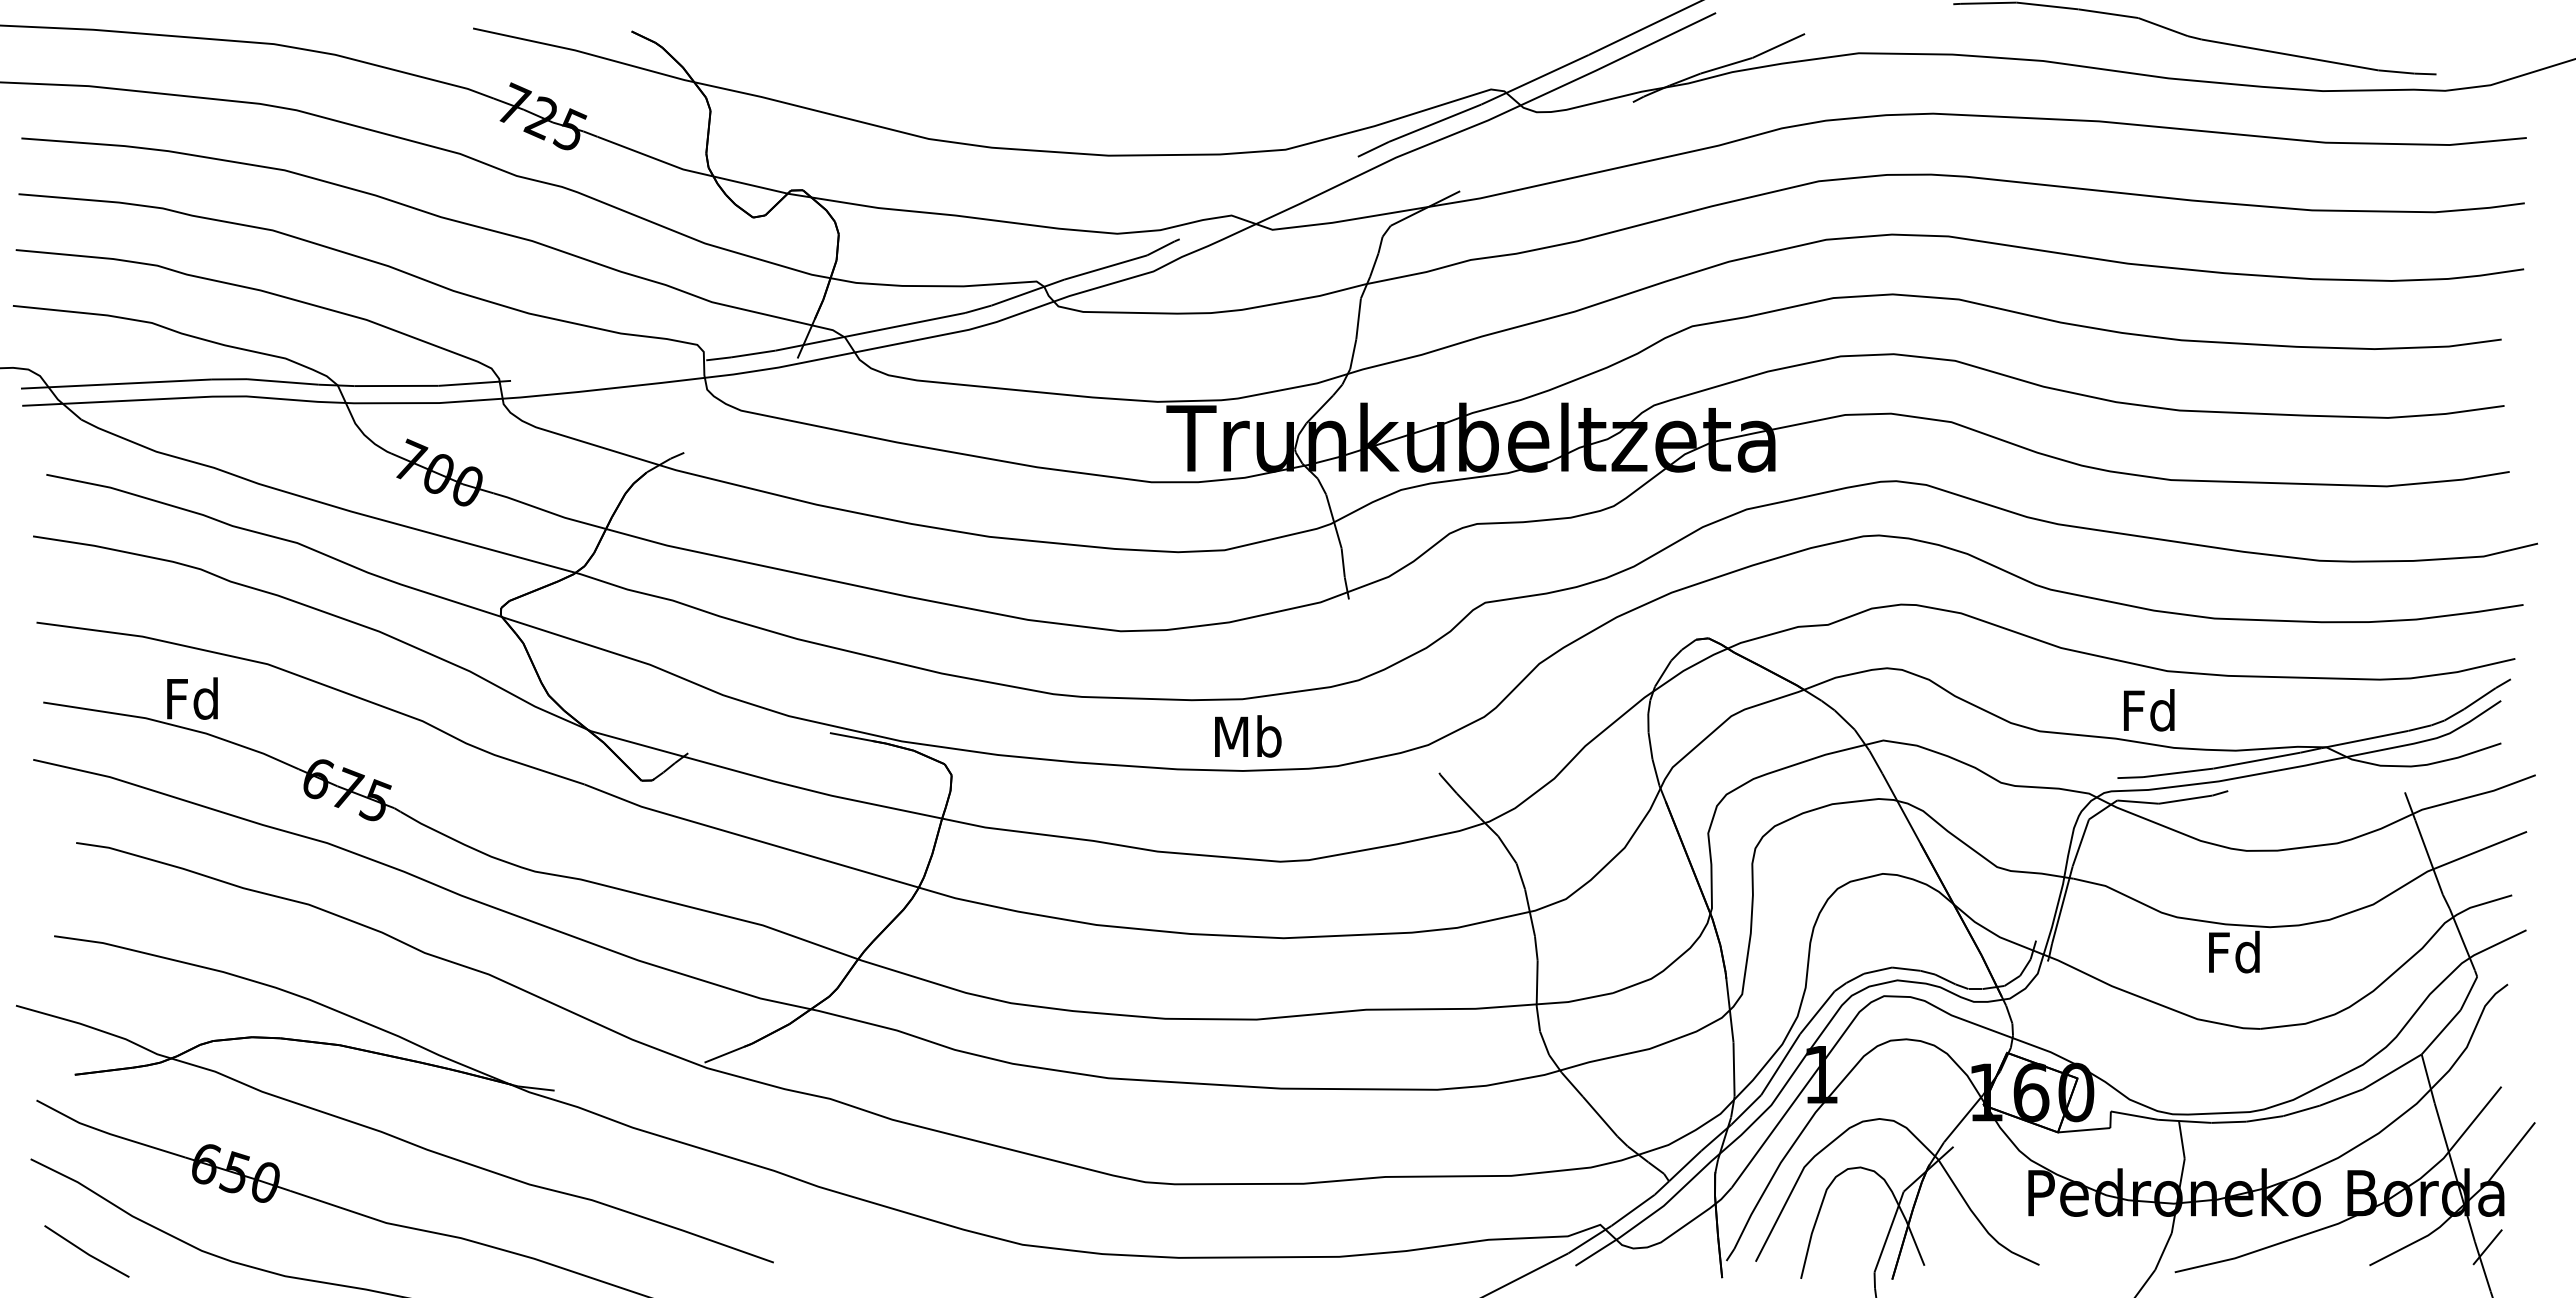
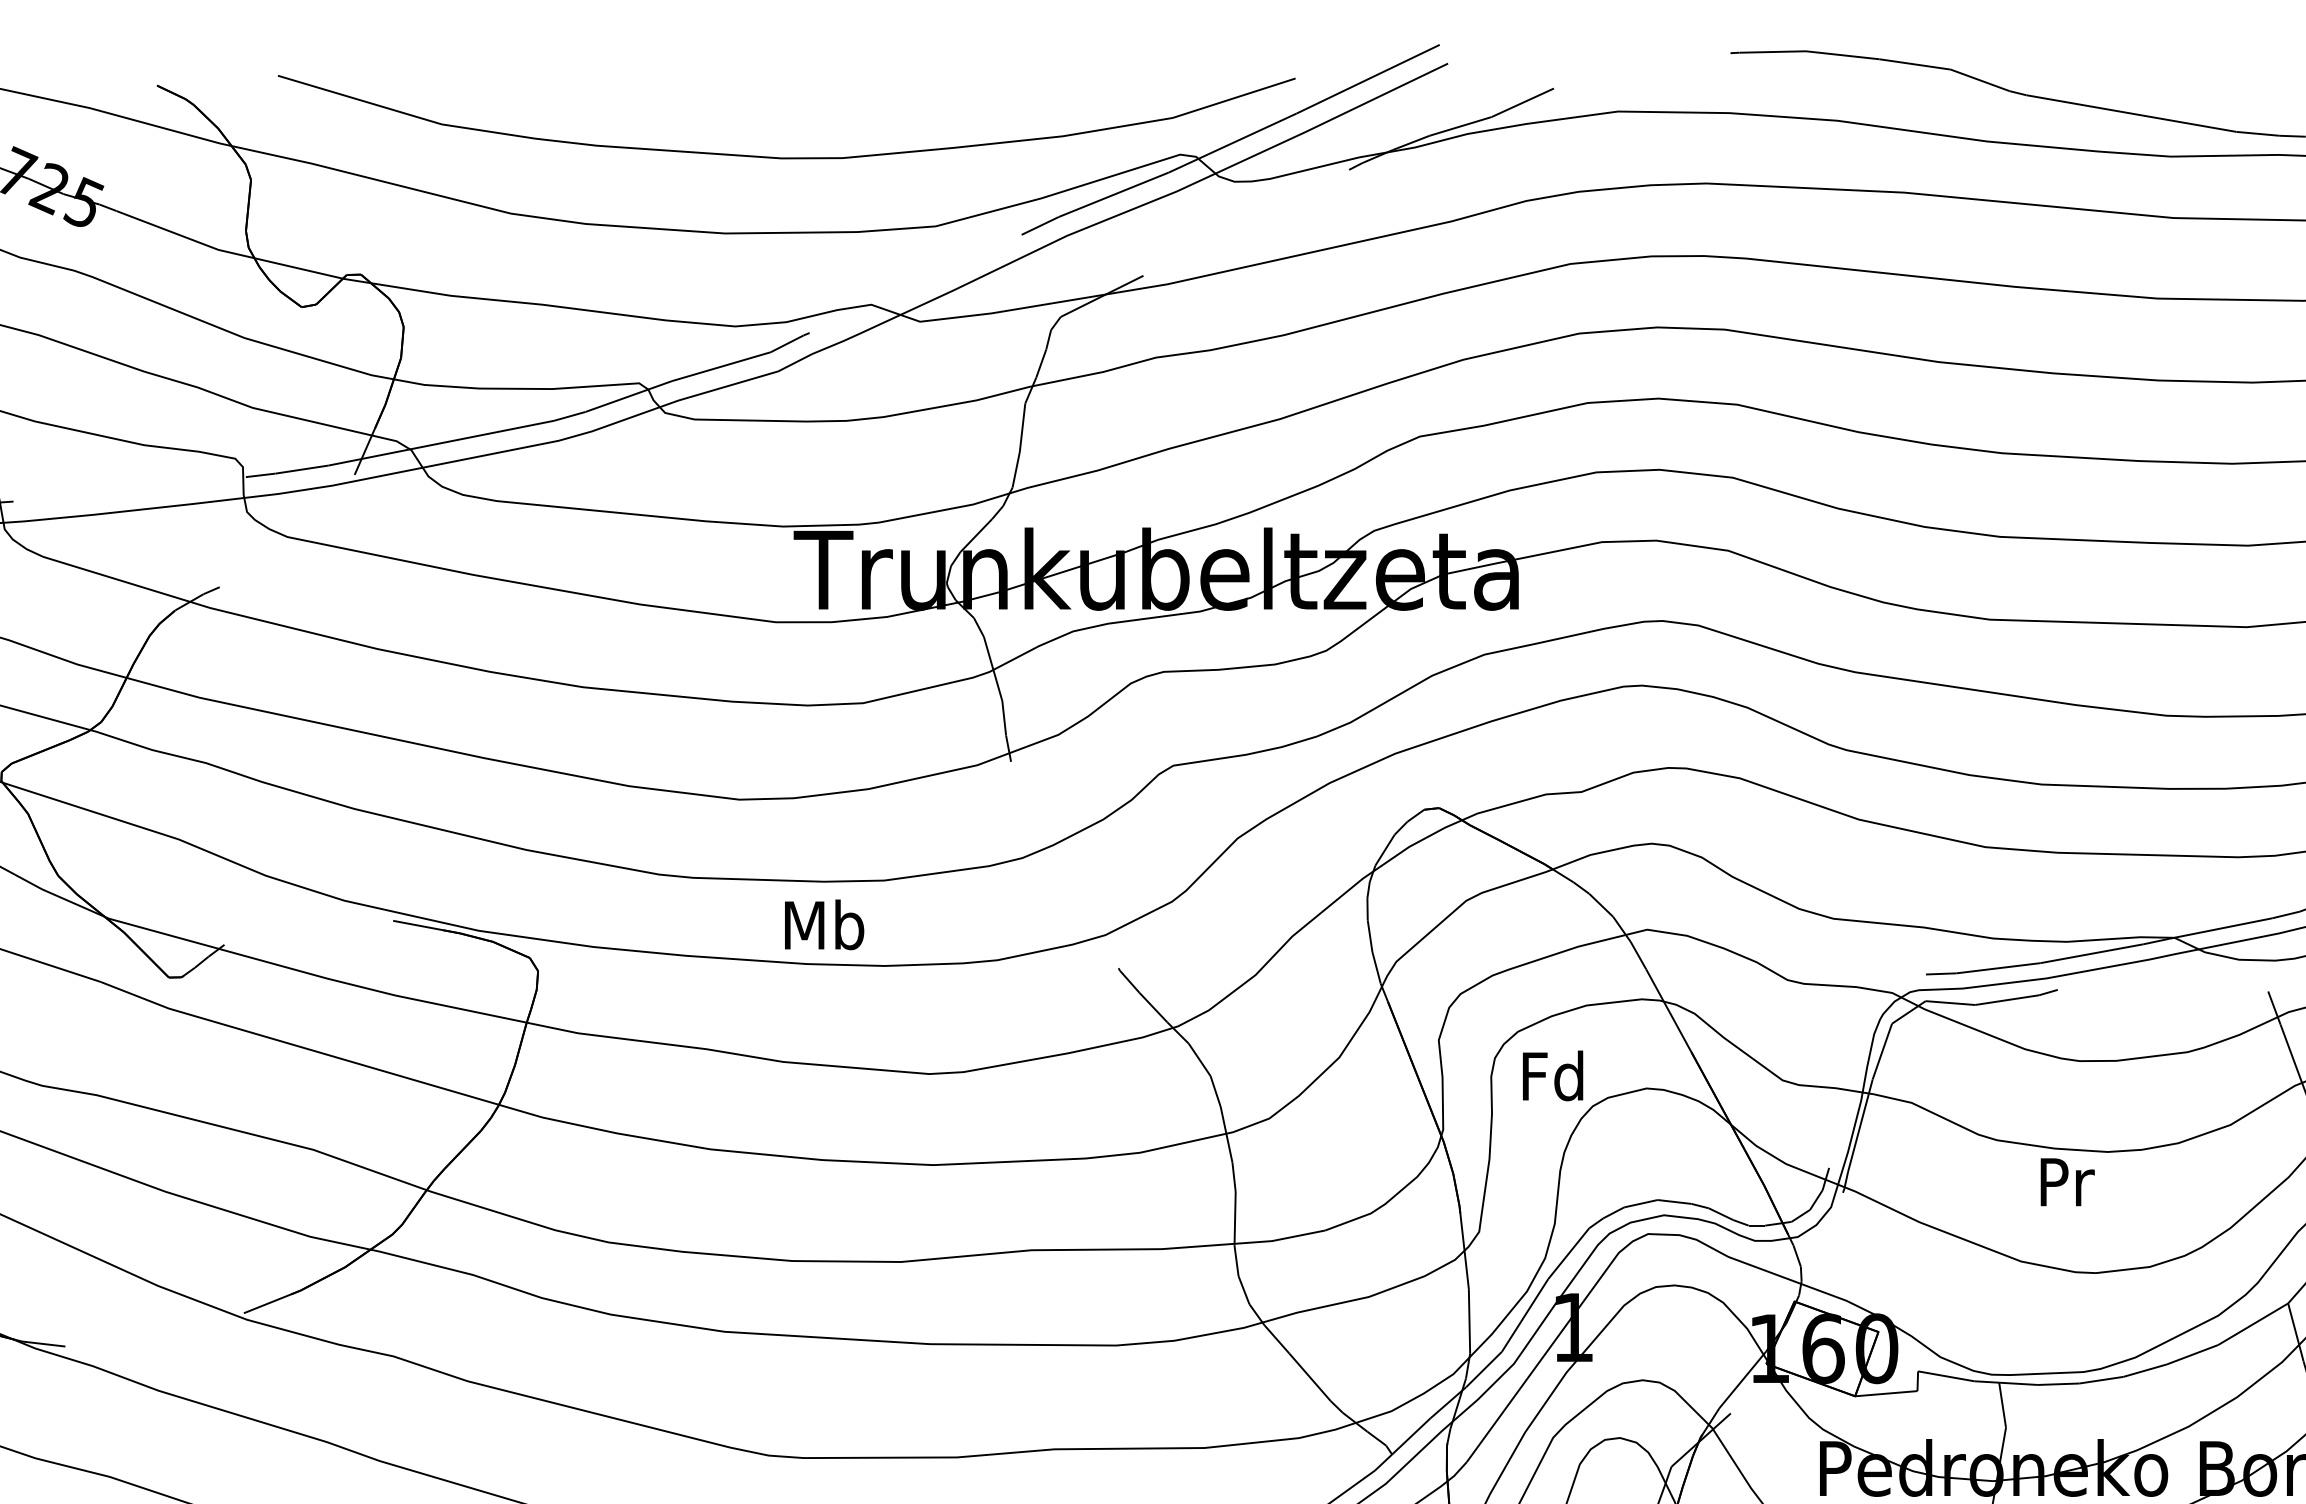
curve: (1160, 91) -> (786, 157), added
text: (2149, 710) -> (1553, 1076), moved
text: (1248, 736) -> (824, 924), moved
text: (2234, 951) -> (2065, 1180), Fd -> Pr

